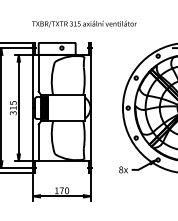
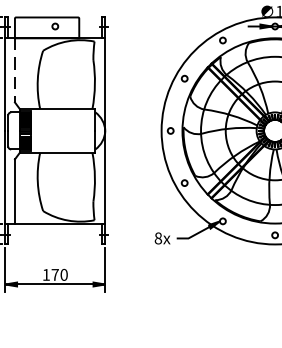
line: (38, 73) -> (14, 70), solid -> dashed

